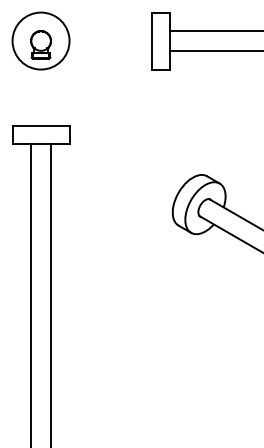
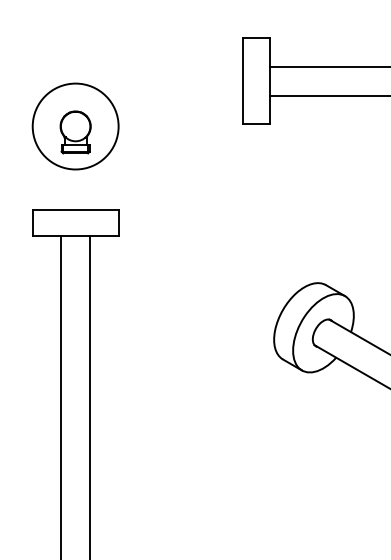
part: (40, 40) -> (74, 125), moved

